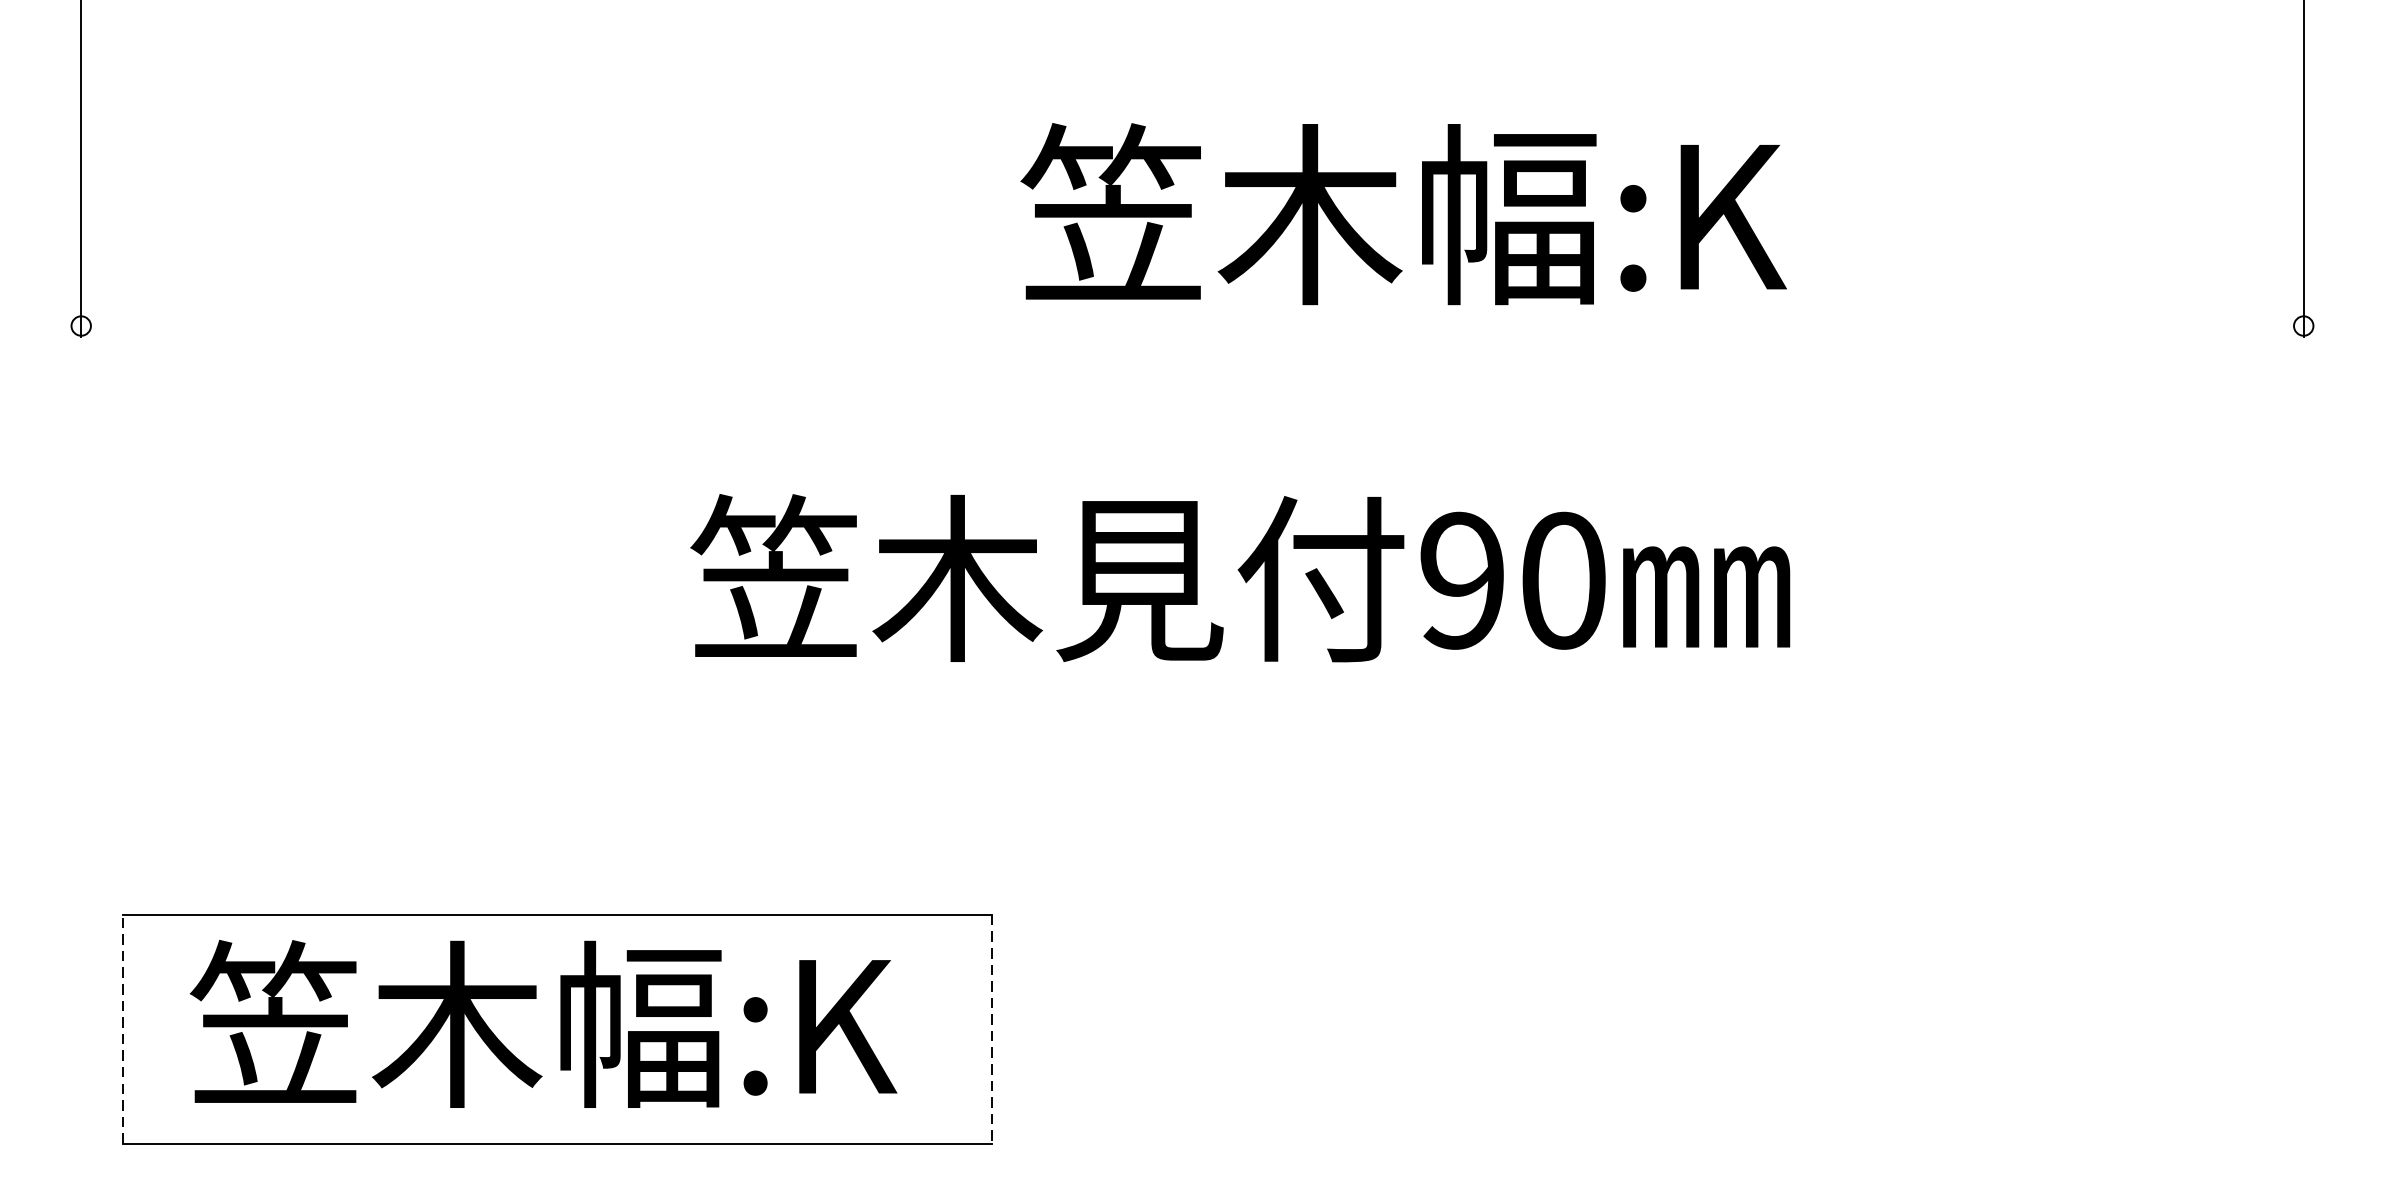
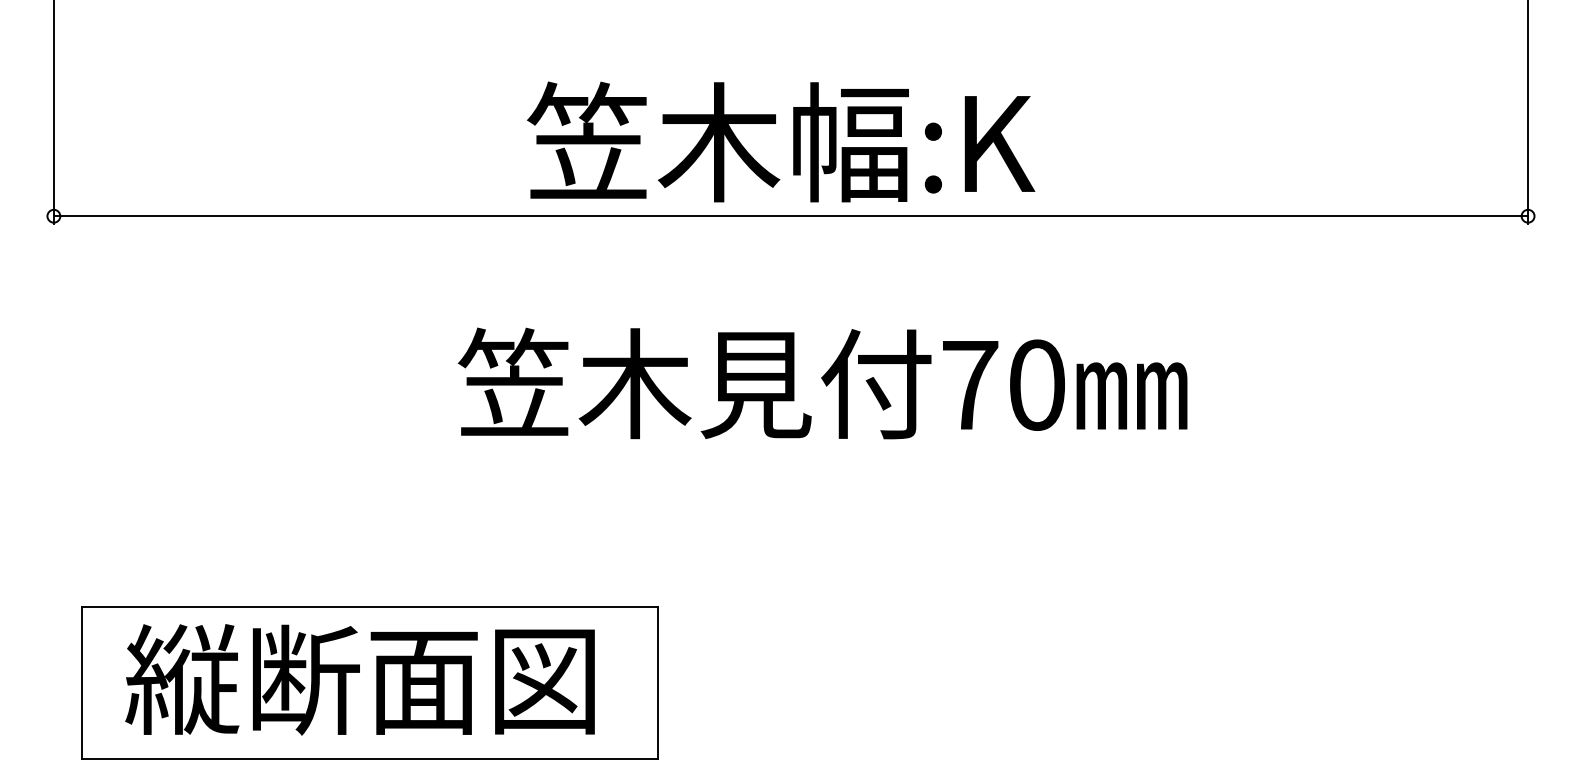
text: (1404, 213) -> (781, 141), moved
line: (1191, 326) -> (790, 216), added
text: (1463, 579) -> (970, 384), 90 -> 70
text: (543, 1024) -> (360, 679), 笠木幅:K -> 縦断面図
line: (122, 1028) -> (81, 682), dashed -> solid
line: (991, 1028) -> (657, 682), dashed -> solid

